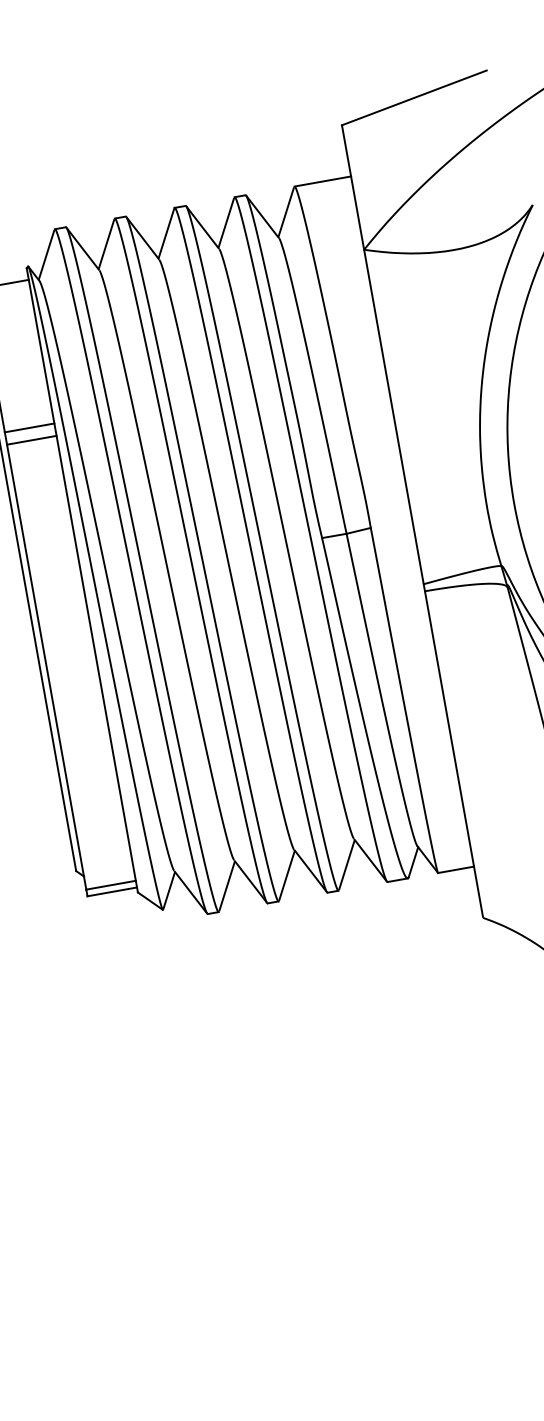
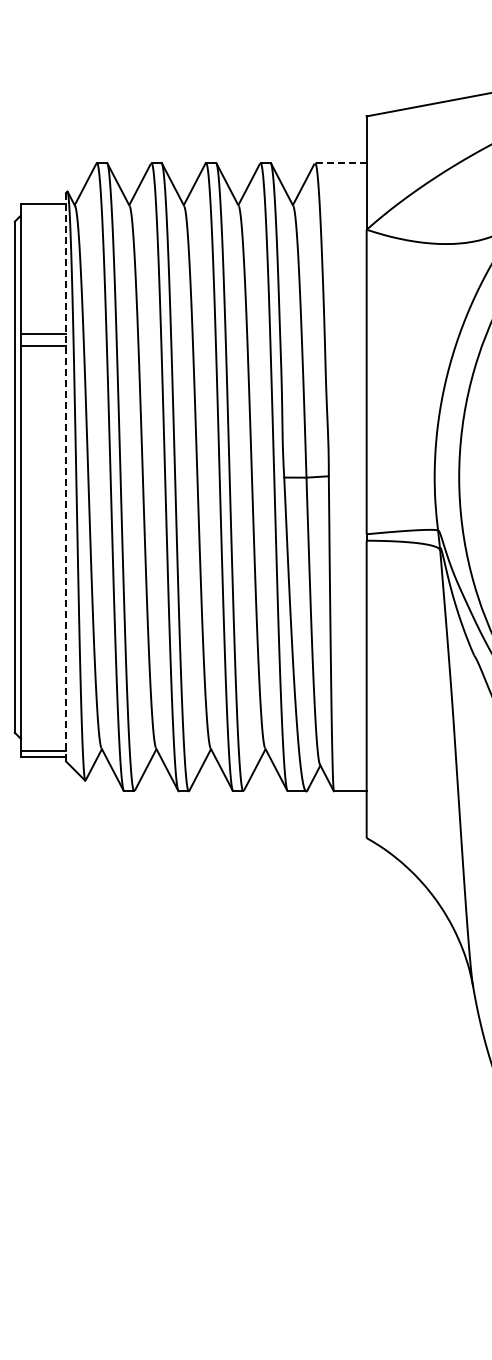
line: (322, 181) -> (340, 162), solid -> dashed
line: (81, 579) -> (65, 476), solid -> dashed

